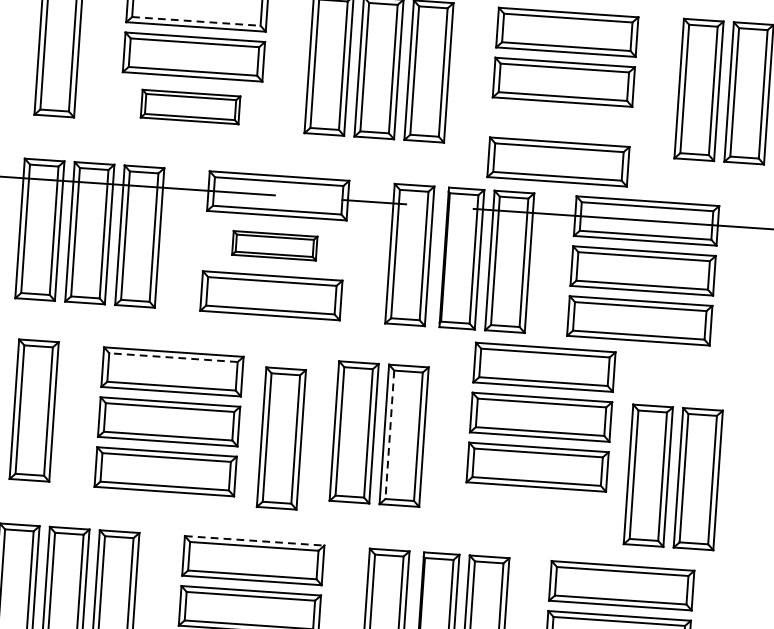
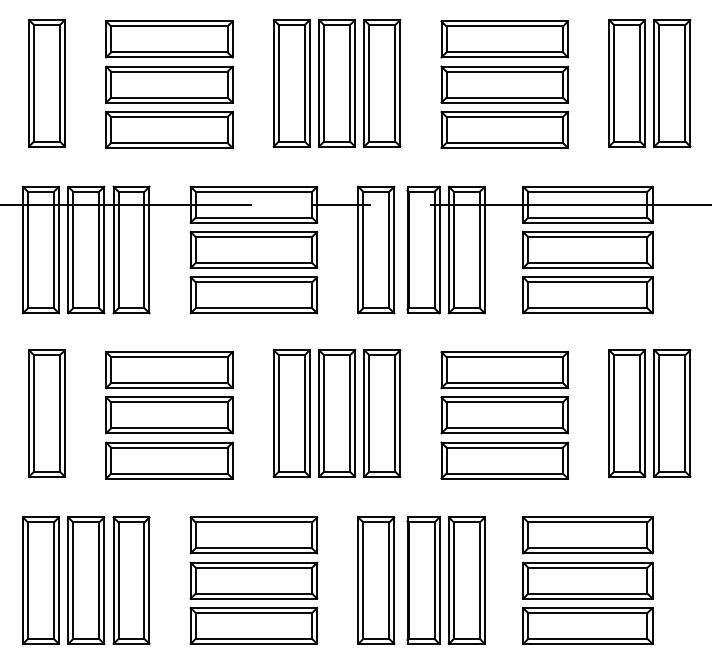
line: (196, 21) -> (169, 52), dashed -> solid
part: (190, 106) -> (169, 129), size x1.43
part: (558, 161) -> (504, 129), moved
part: (274, 245) -> (253, 249), size x1.67
line: (172, 357) -> (168, 357), dashed -> solid
part: (540, 417) -> (504, 415), moved
line: (389, 434) -> (369, 413), dashed -> solid
part: (281, 438) -> (291, 413), moved
part: (673, 477) -> (649, 413), moved
line: (255, 540) -> (254, 517), dashed -> solid

